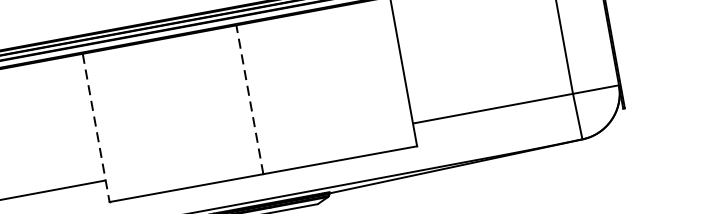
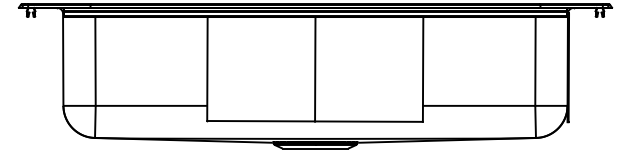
line: (250, 98) -> (315, 68), dashed -> solid
line: (96, 128) -> (207, 69), dashed -> solid

